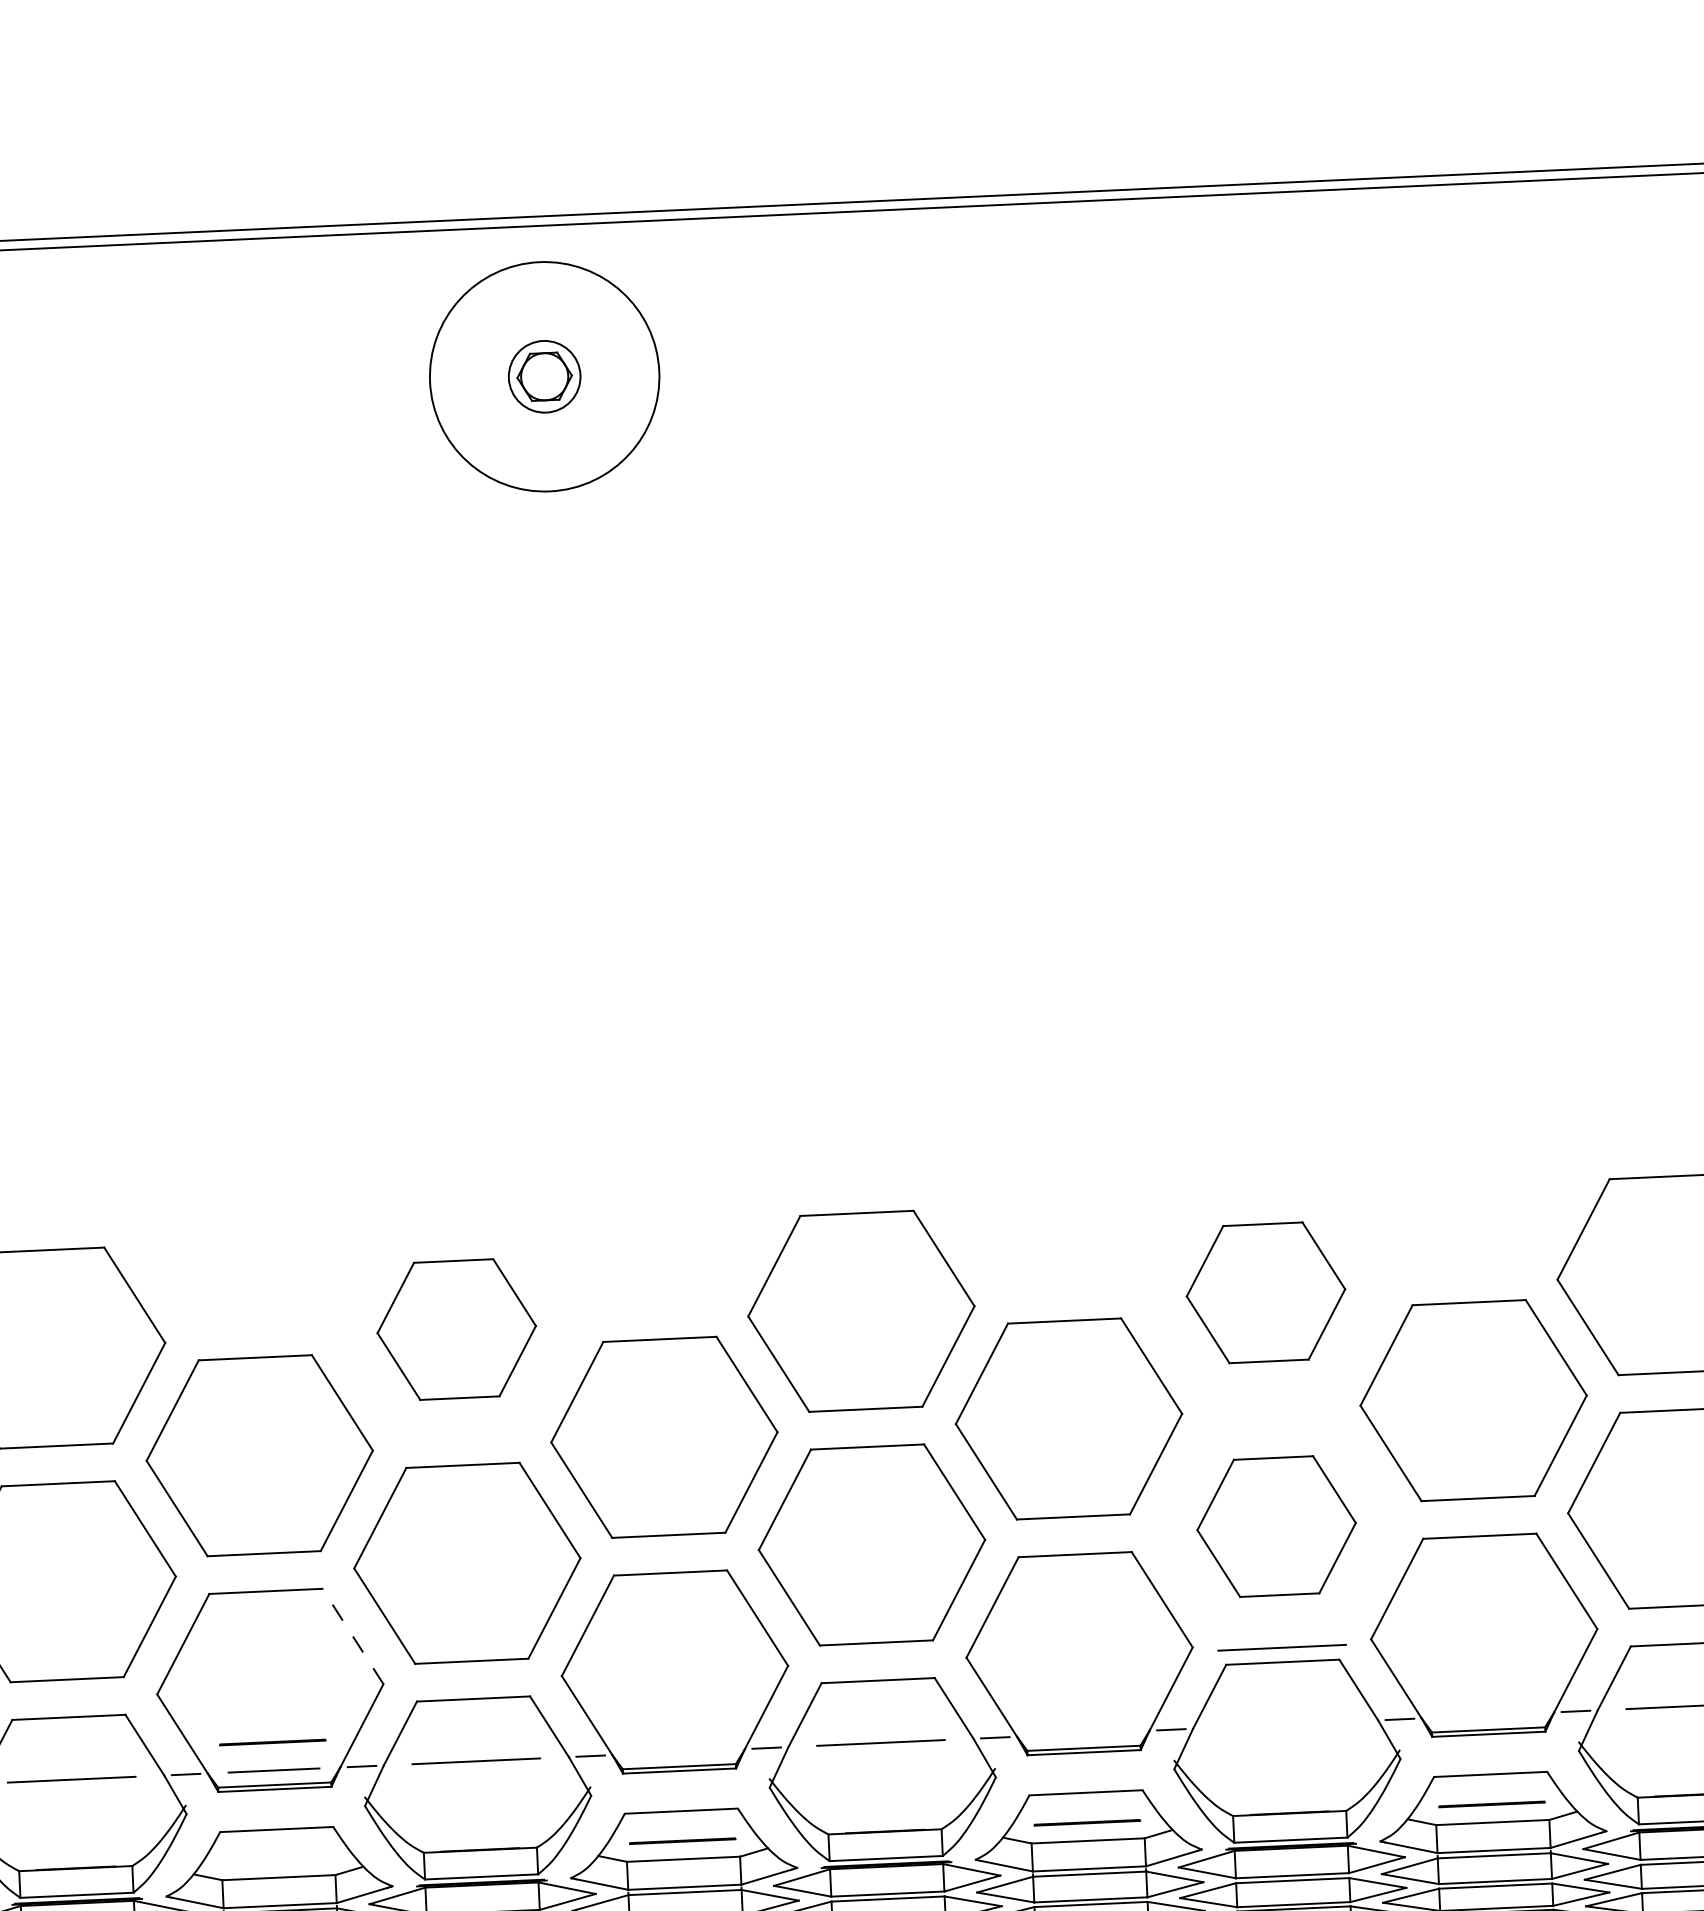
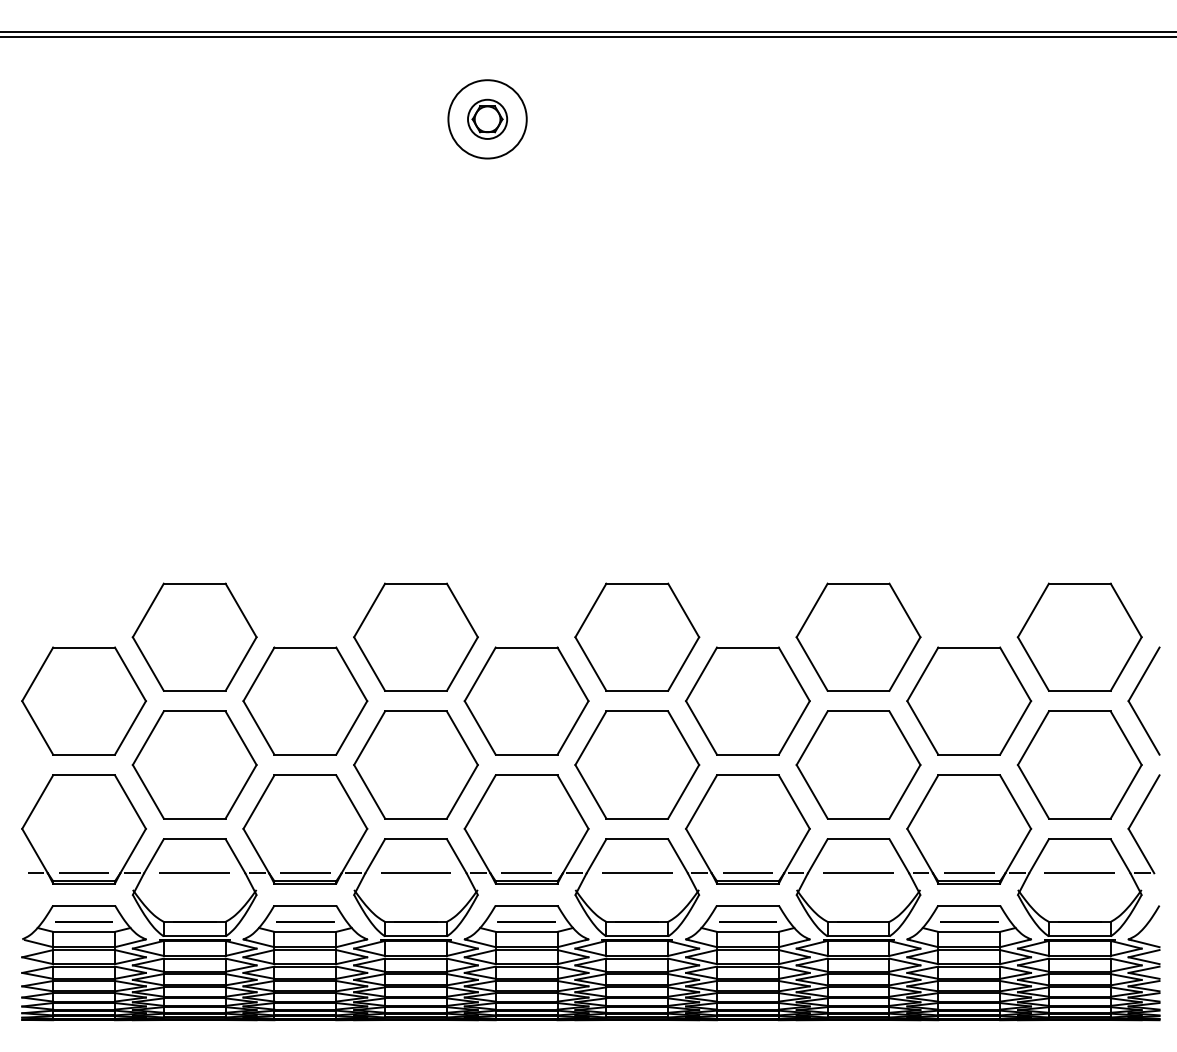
circle: (544, 377) -> (487, 119), size x0.62
part: (1265, 1291) -> (858, 636), size x1.43
part: (455, 1328) -> (415, 636), size x1.43
part: (1276, 1525) -> (858, 764), size x1.43
line: (352, 1637) -> (351, 802), dashed -> solid
line: (1281, 1646) -> (858, 872), moved
line: (1486, 1715) -> (968, 873), added
line: (1082, 1734) -> (747, 873), added
line: (272, 1741) -> (305, 921), moved
line: (678, 1752) -> (526, 873), added

